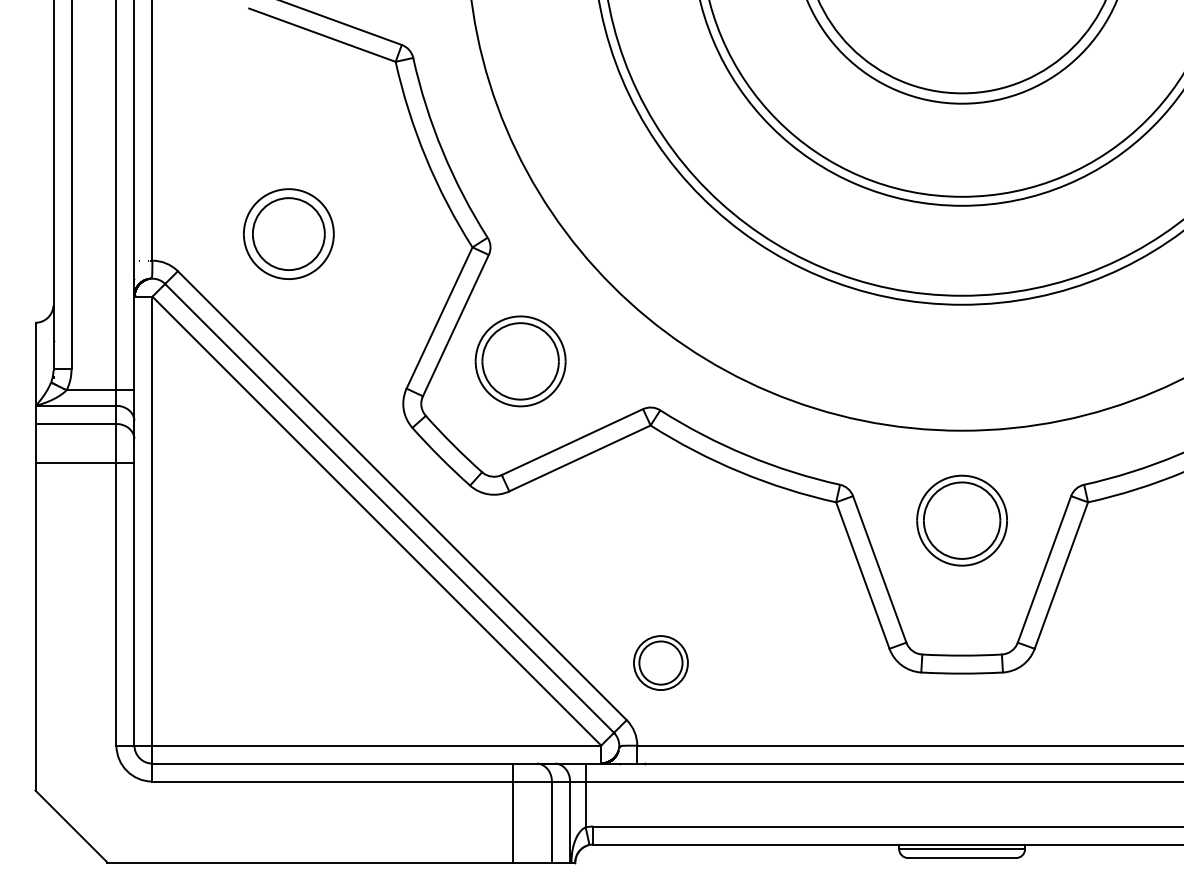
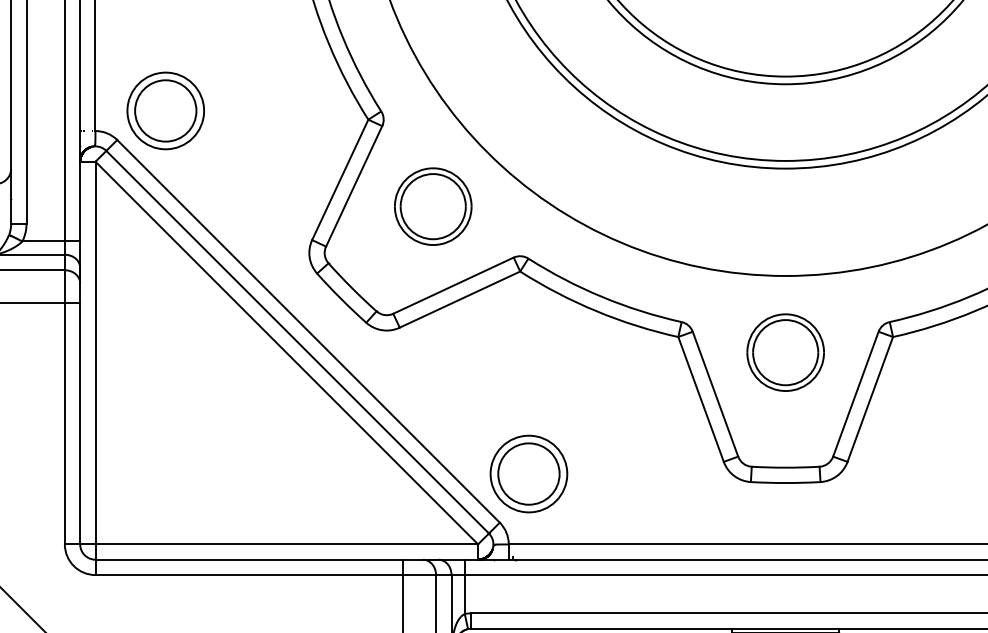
part: (288, 233) -> (165, 110), moved
part: (520, 361) -> (433, 206), moved
part: (660, 662) -> (528, 473), size x1.67

